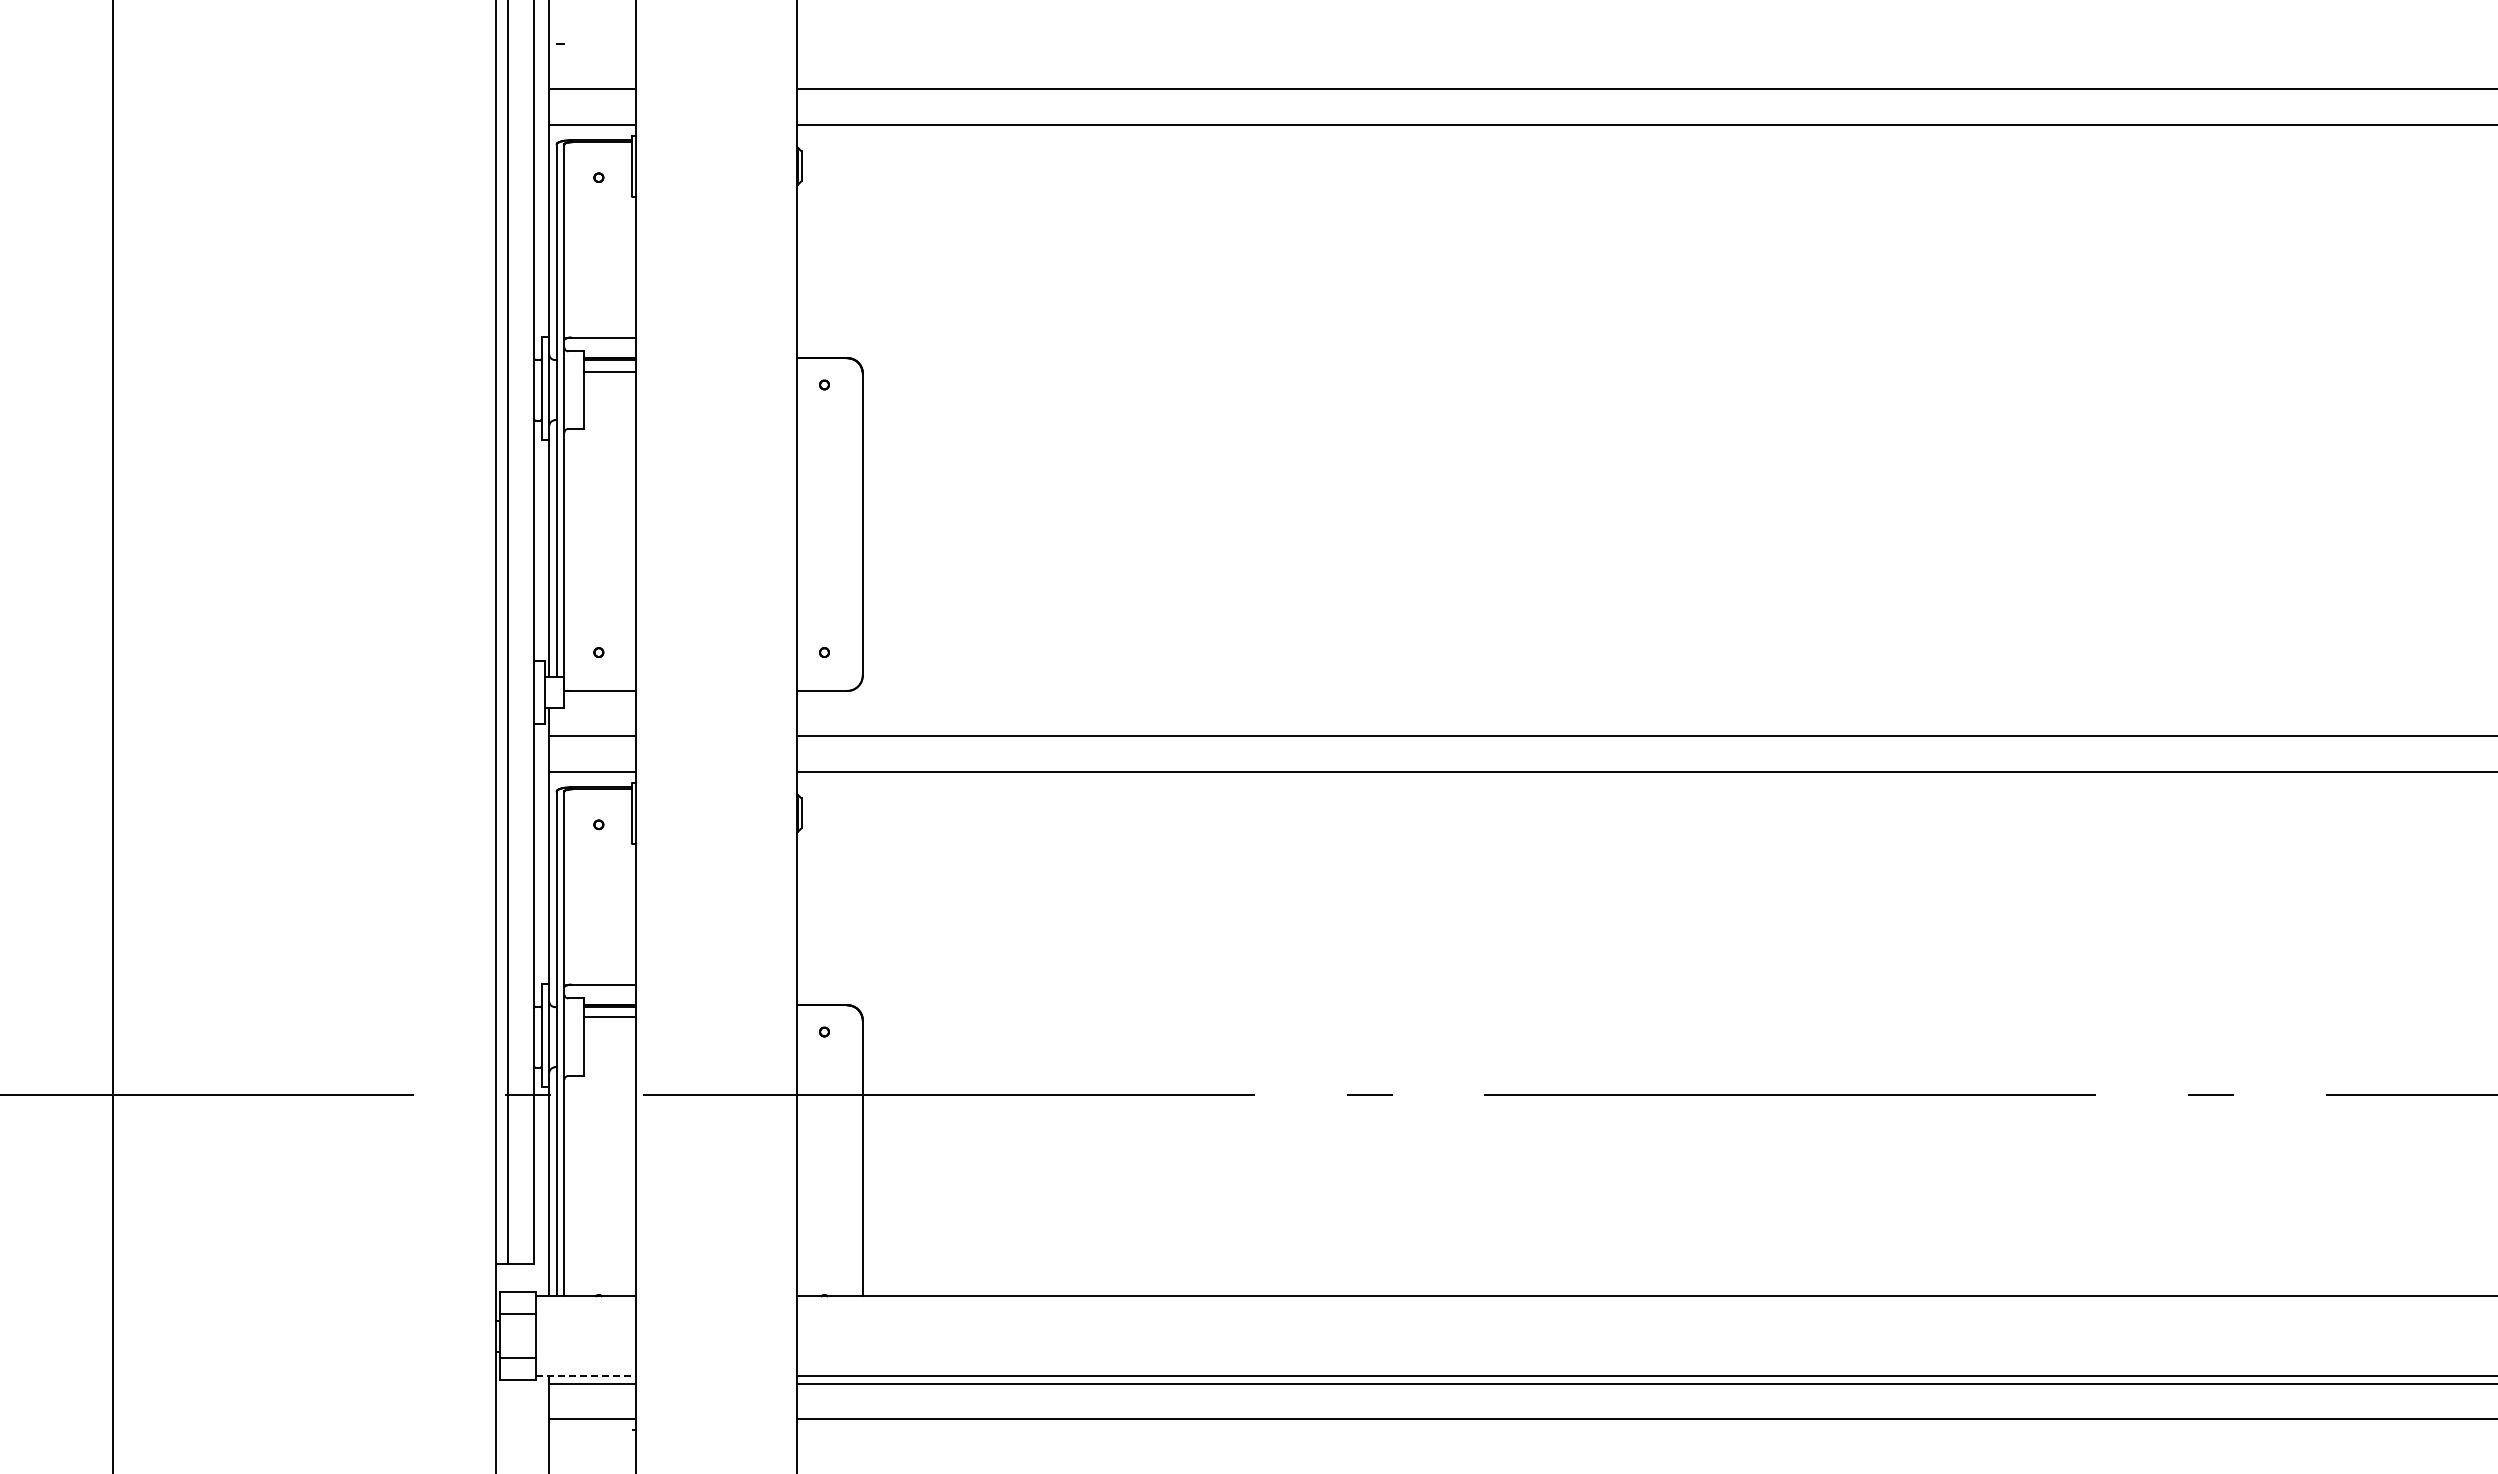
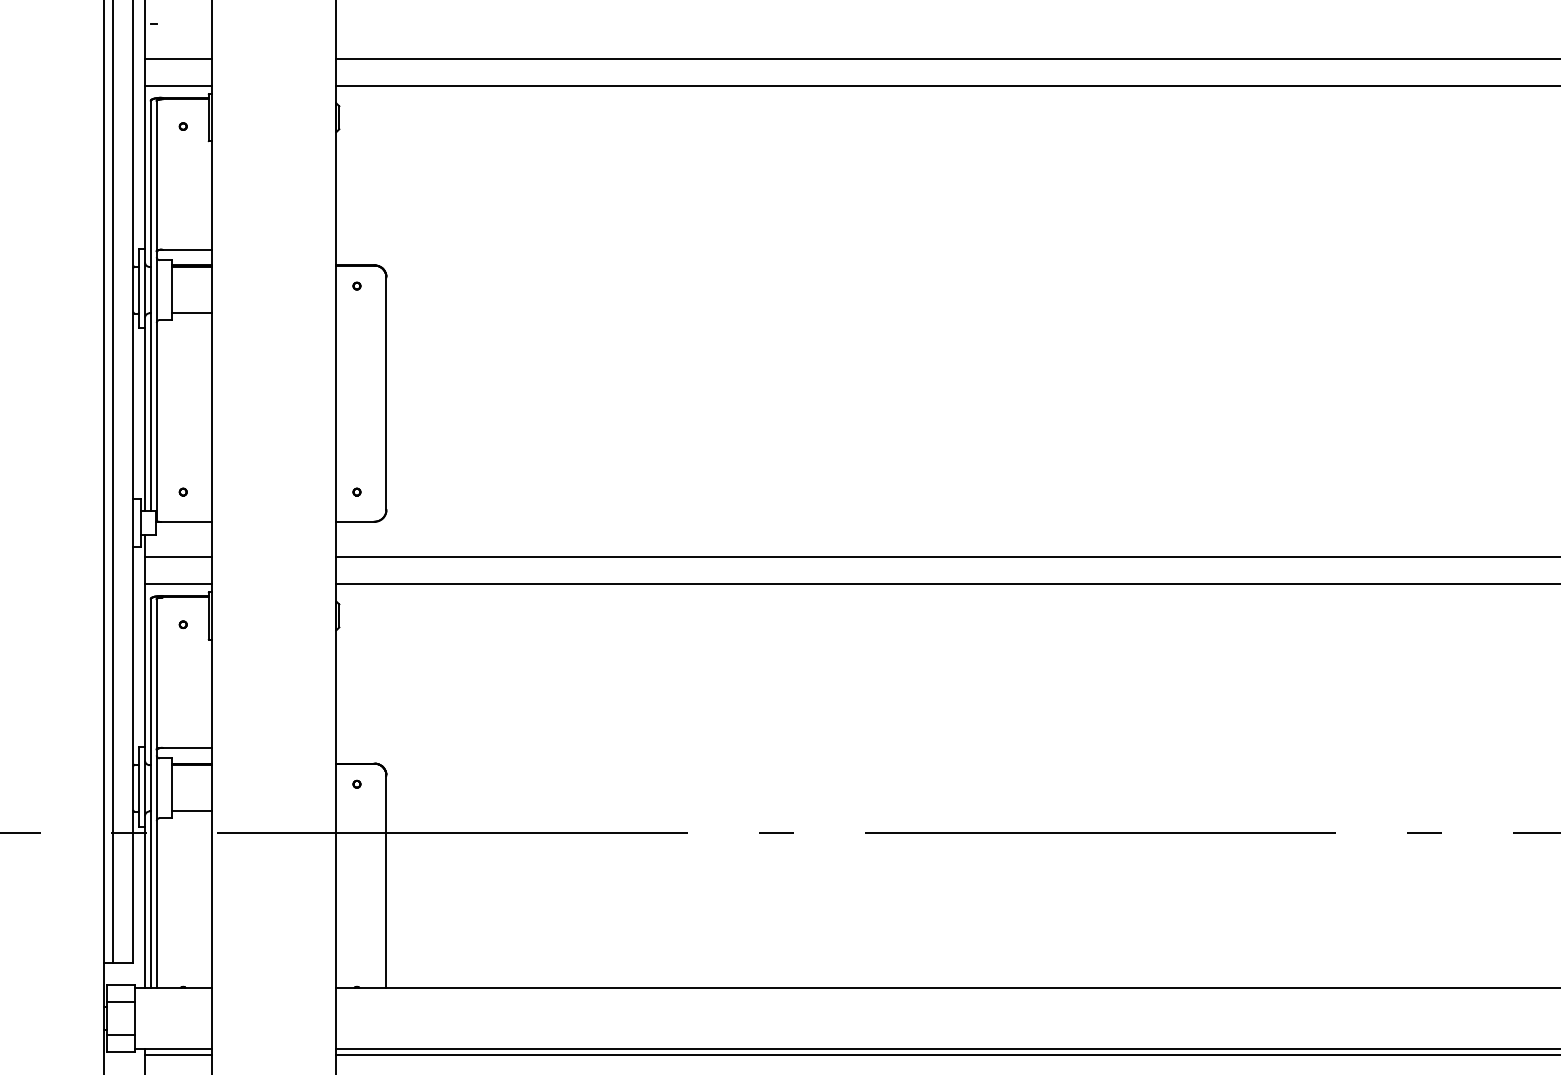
line: (609, 372) -> (191, 313), moved
line: (609, 1017) -> (191, 811), moved
line: (586, 1376) -> (173, 1049), dashed -> solid

